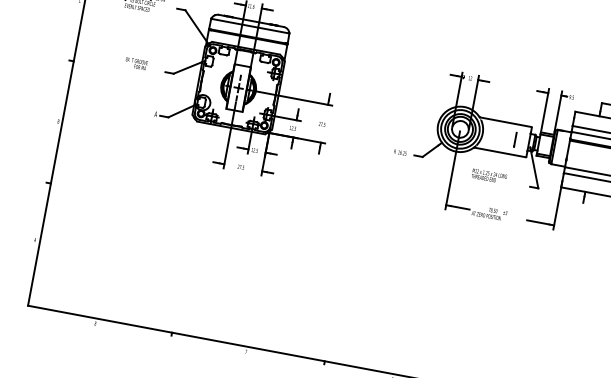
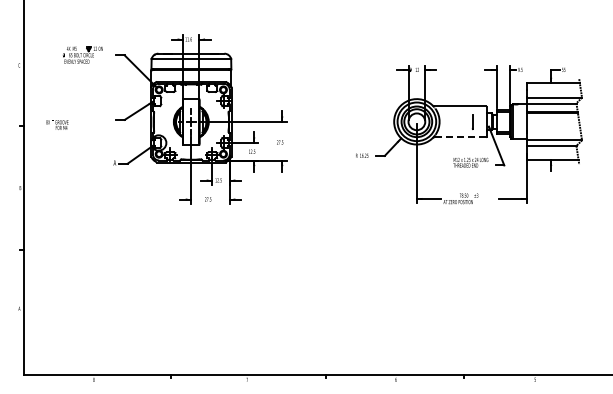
text: (136, 63) -> (57, 124), moved
line: (500, 152) -> (460, 137), solid -> dashed
text: (488, 176) -> (470, 162), moved

